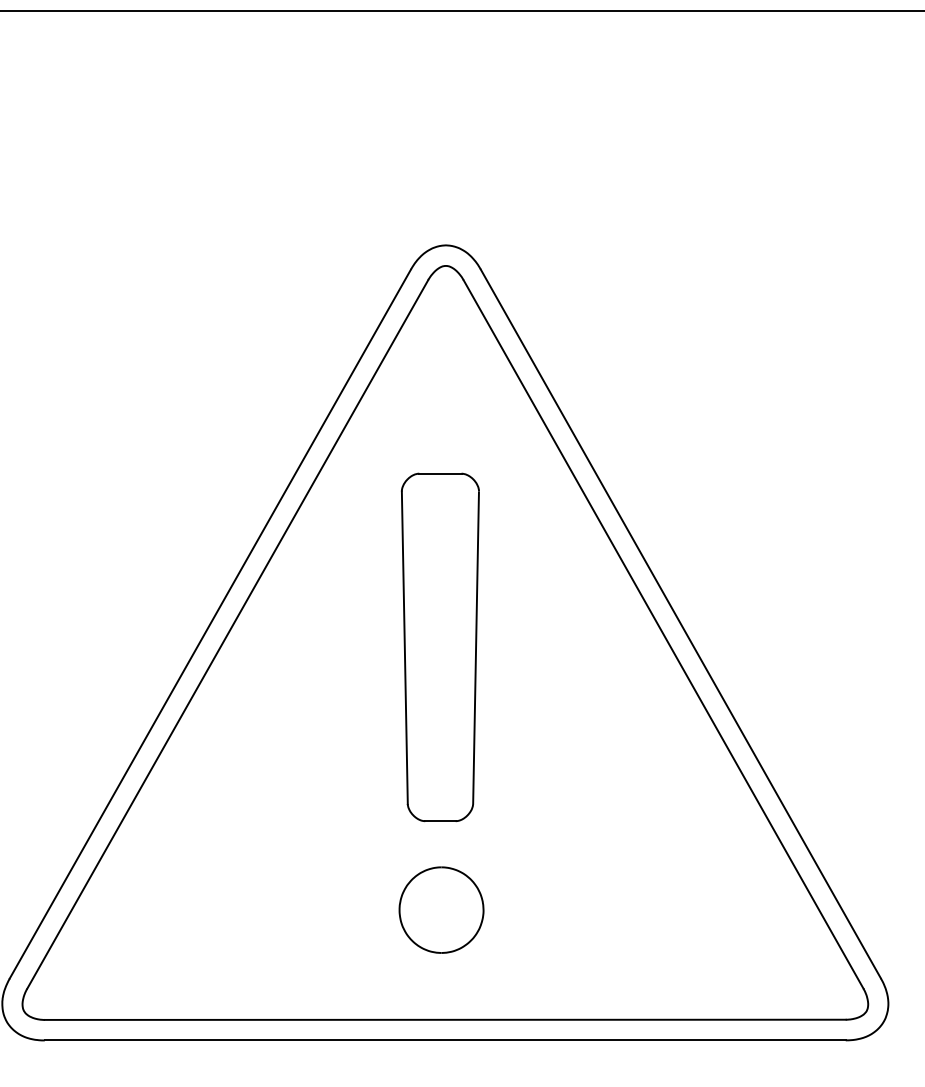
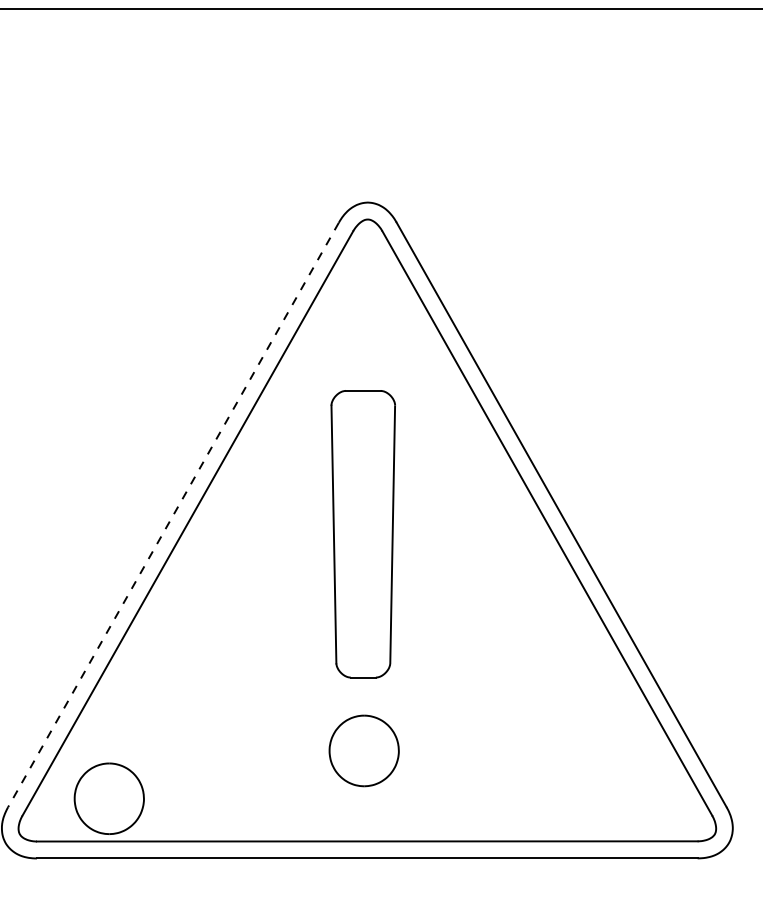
line: (210, 624) -> (173, 515), solid -> dashed
part: (132, 967) -> (109, 798), added

